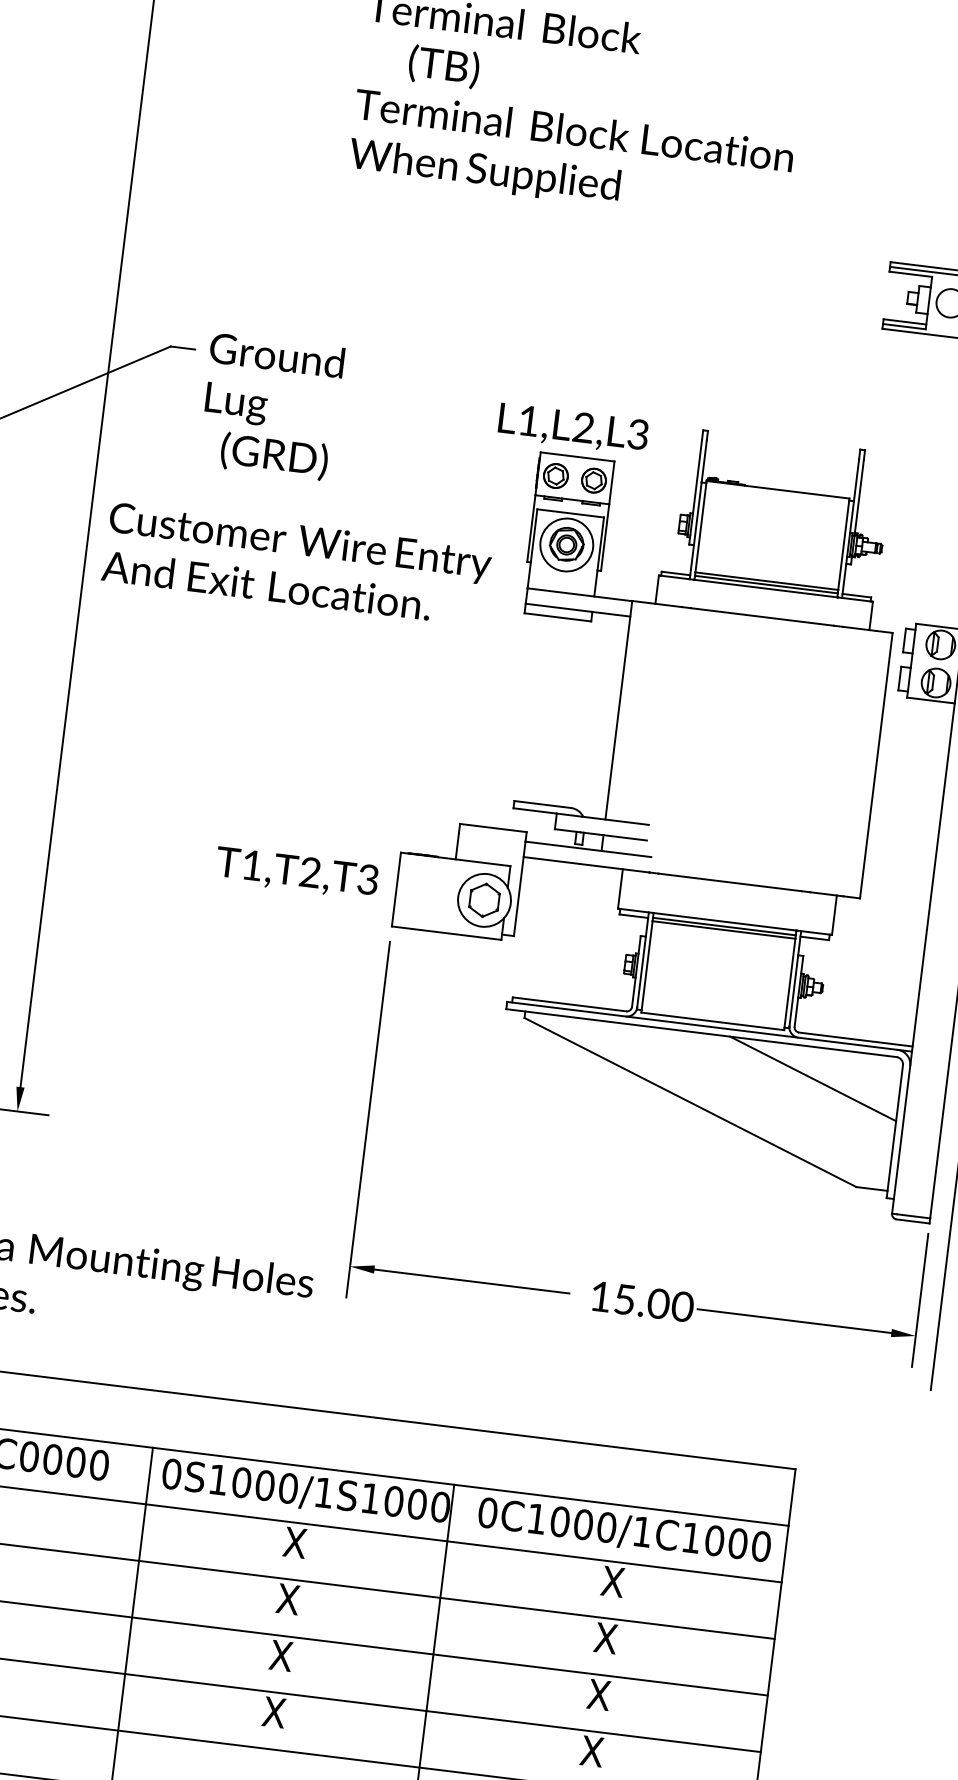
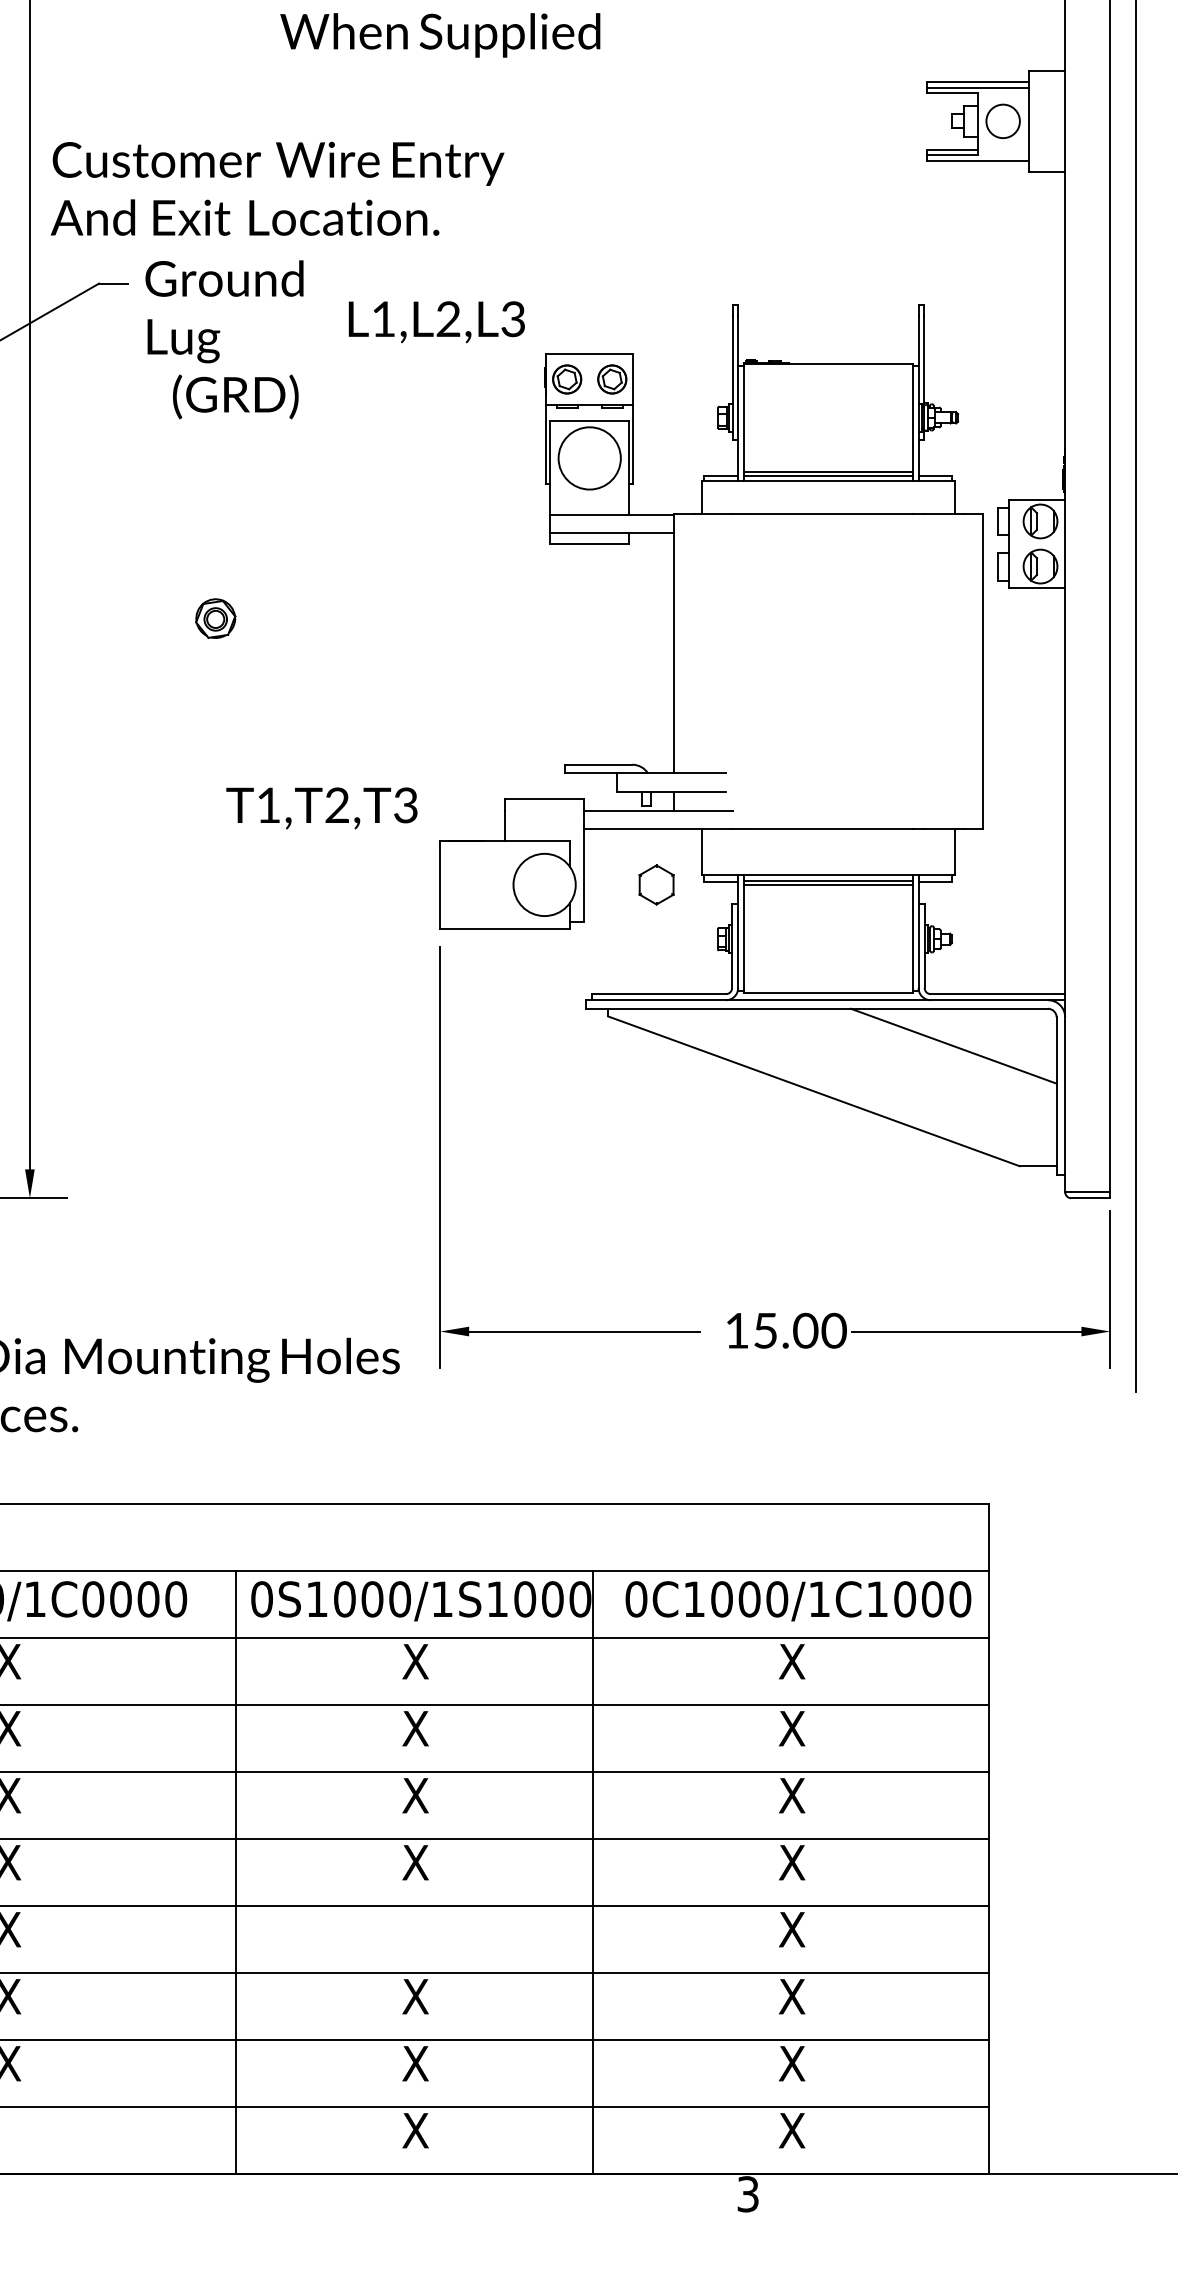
text: (573, 429) -> (436, 322), moved
part: (566, 544) -> (215, 618), moved
text: (296, 564) -> (277, 188), moved
text: (296, 873) -> (321, 808), moved
part: (484, 899) -> (656, 884), moved

